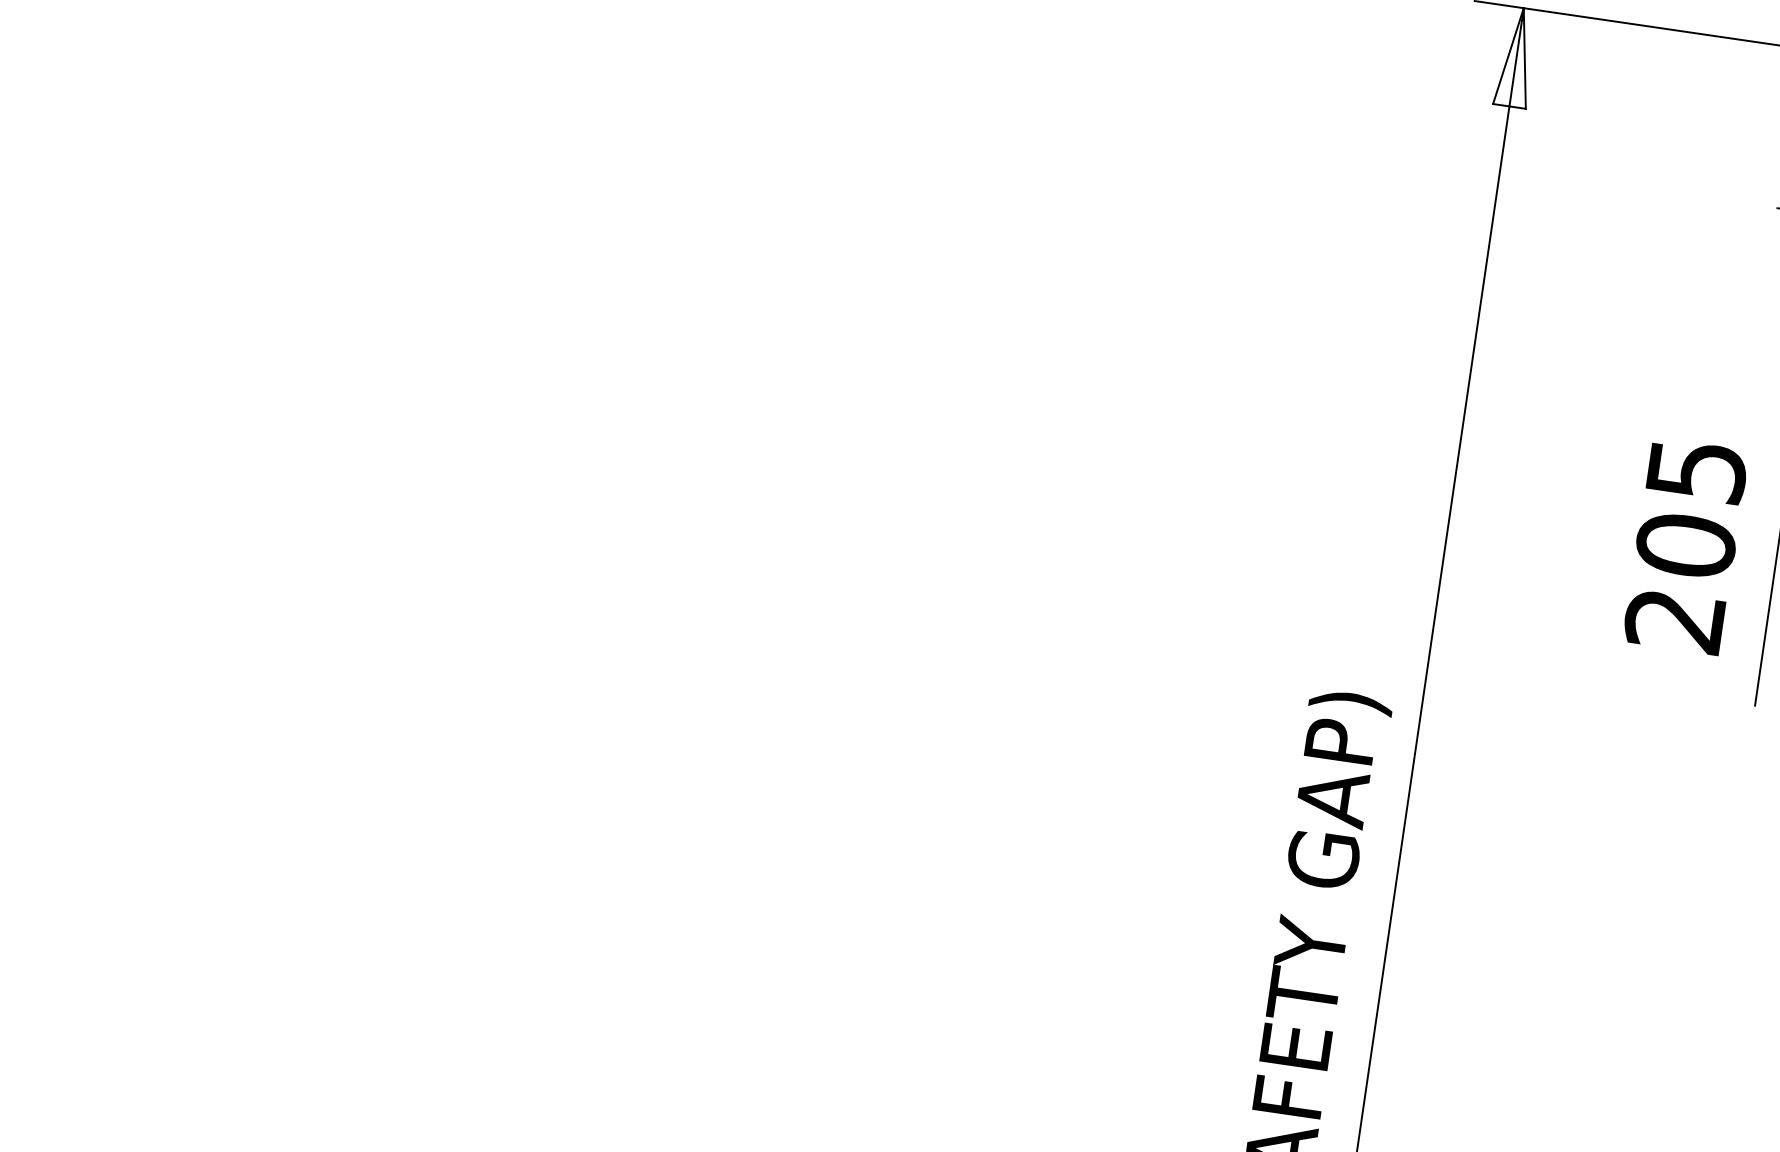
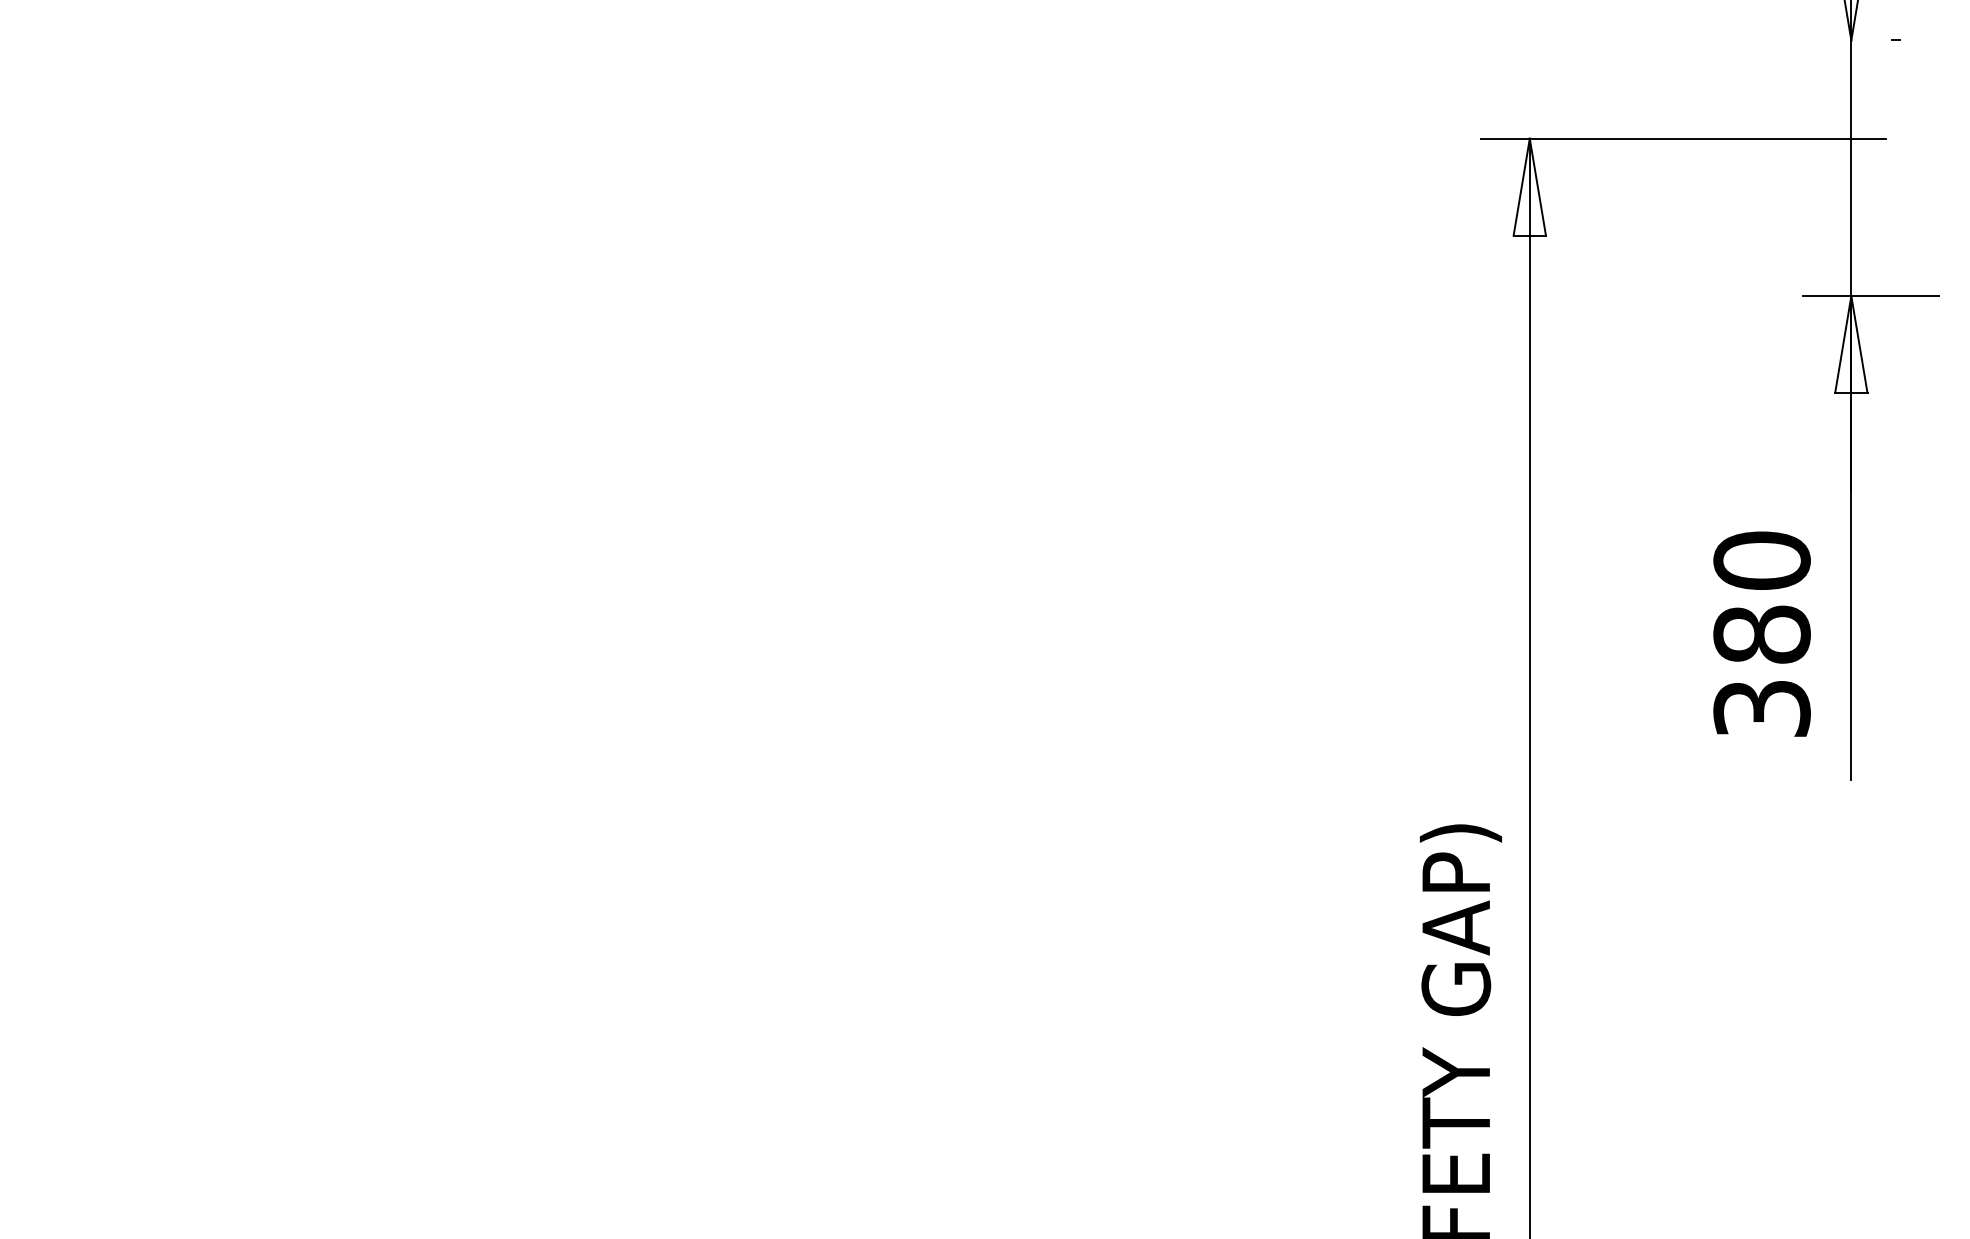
text: (1685, 545) -> (1761, 634), 205 -> 380

